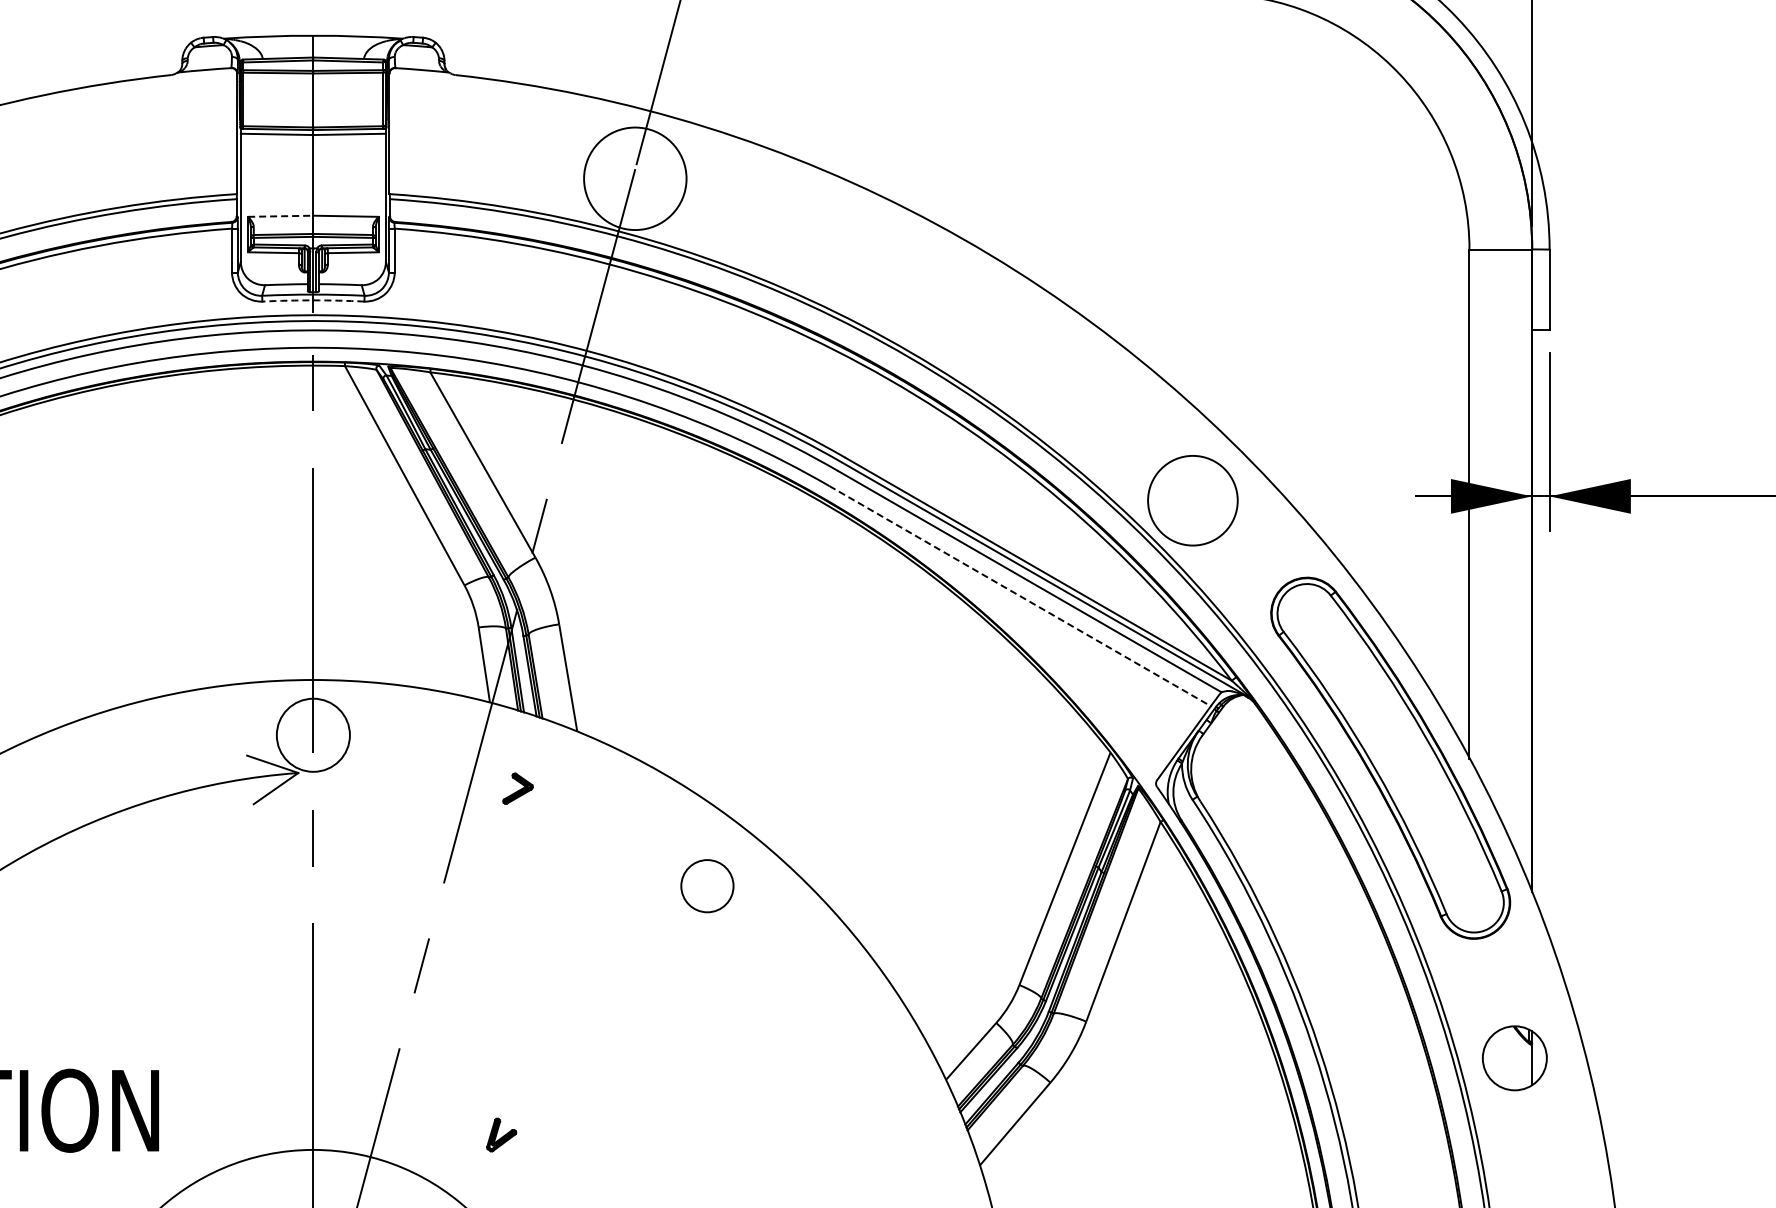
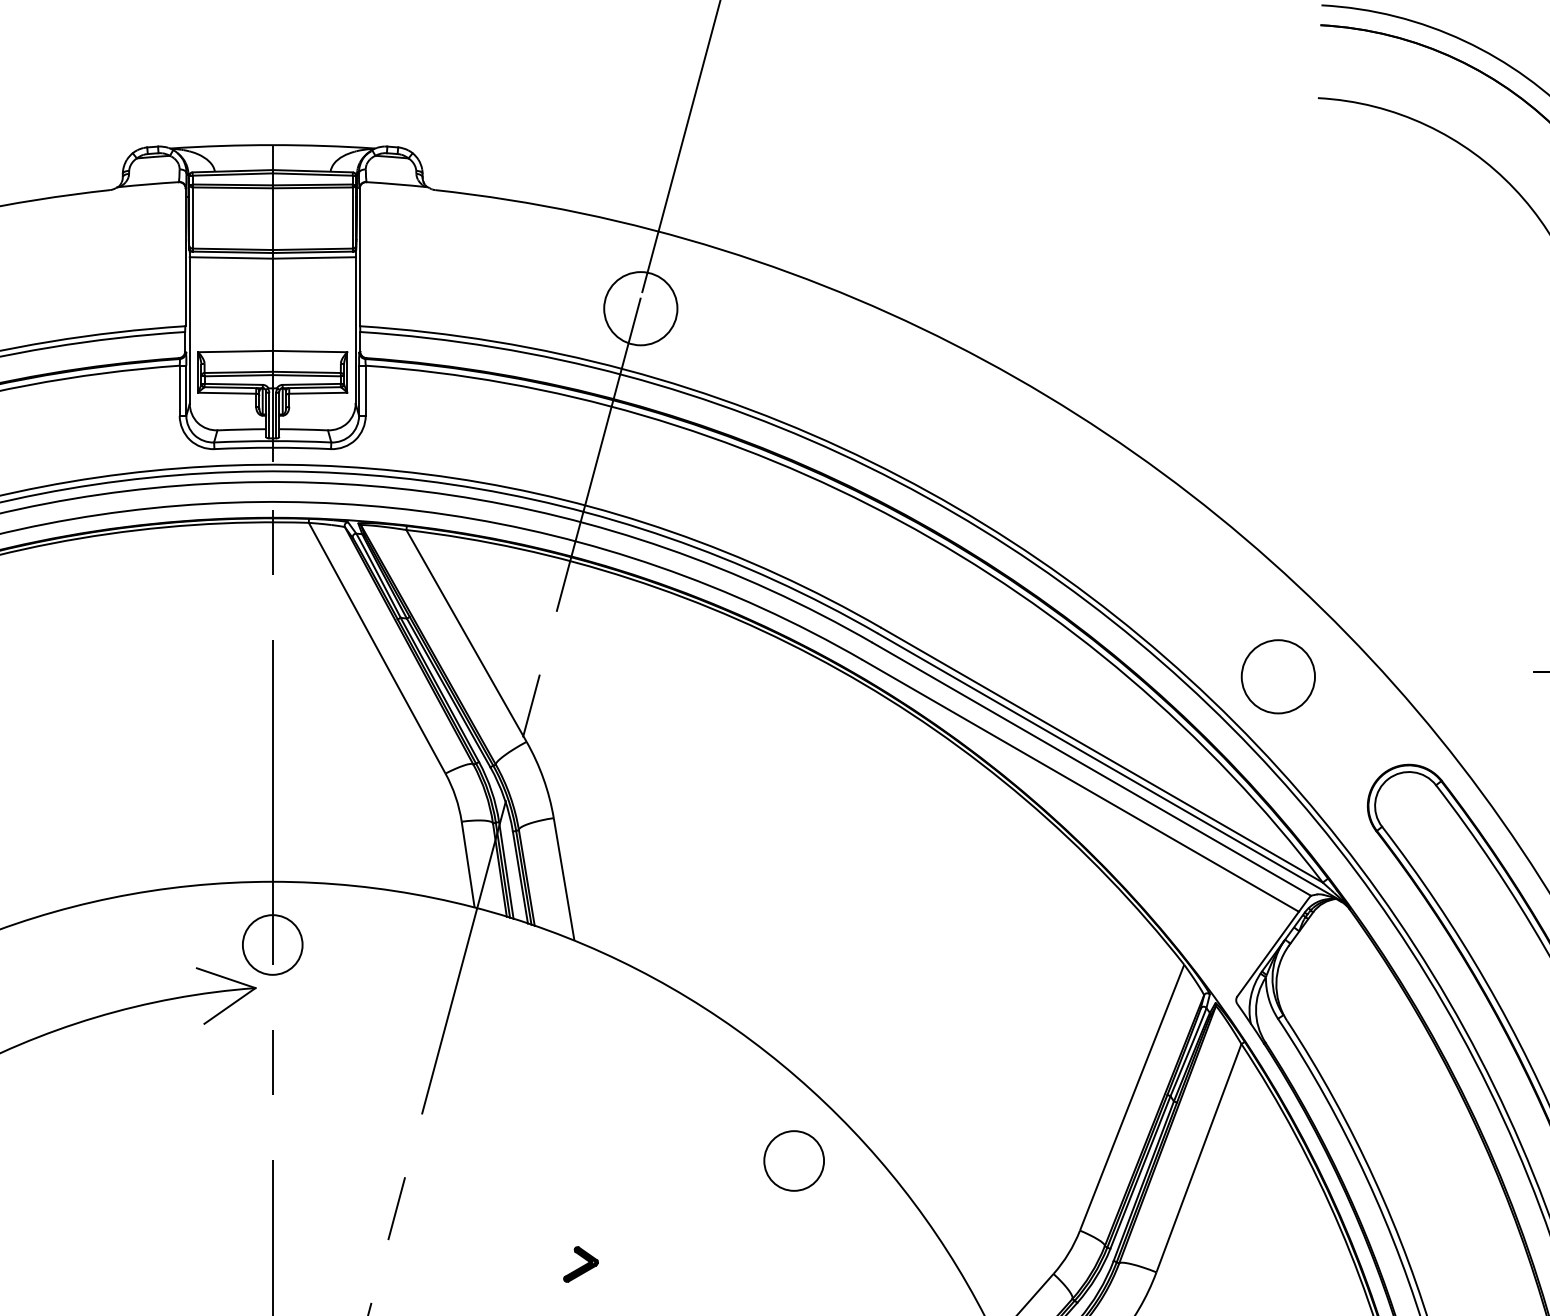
circle: (635, 178) -> (641, 308), size x0.62
line: (280, 216) -> (235, 351), dashed -> solid
arc: (313, 300) -> (272, 447), dashed -> solid
circle: (1192, 500) -> (1277, 676), size x0.71
line: (1020, 596) -> (1081, 786), dashed -> solid
circle: (313, 735) -> (272, 945), size x0.71
part: (517, 788) -> (580, 1264), moved
circle: (707, 886) -> (794, 1161), moved

